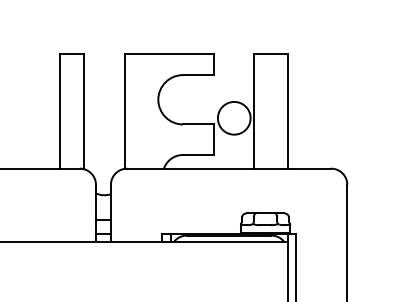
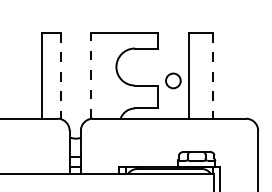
line: (124, 111) -> (91, 75), solid -> dashed
line: (287, 111) -> (213, 75), solid -> dashed
line: (84, 112) -> (61, 76), solid -> dashed
circle: (233, 117) -> (172, 80), size x0.6

